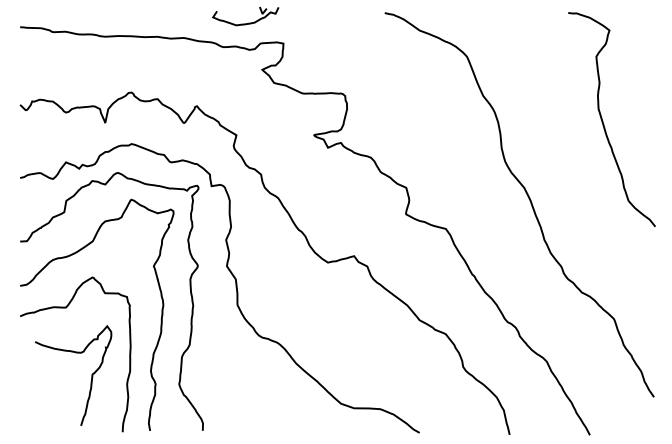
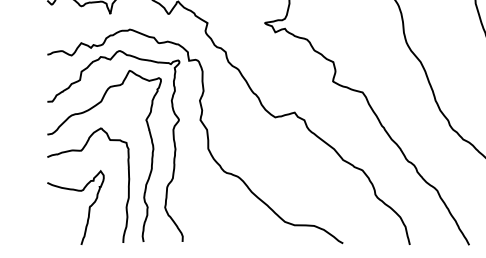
curve: (91, 375) -> (89, 207), moved

